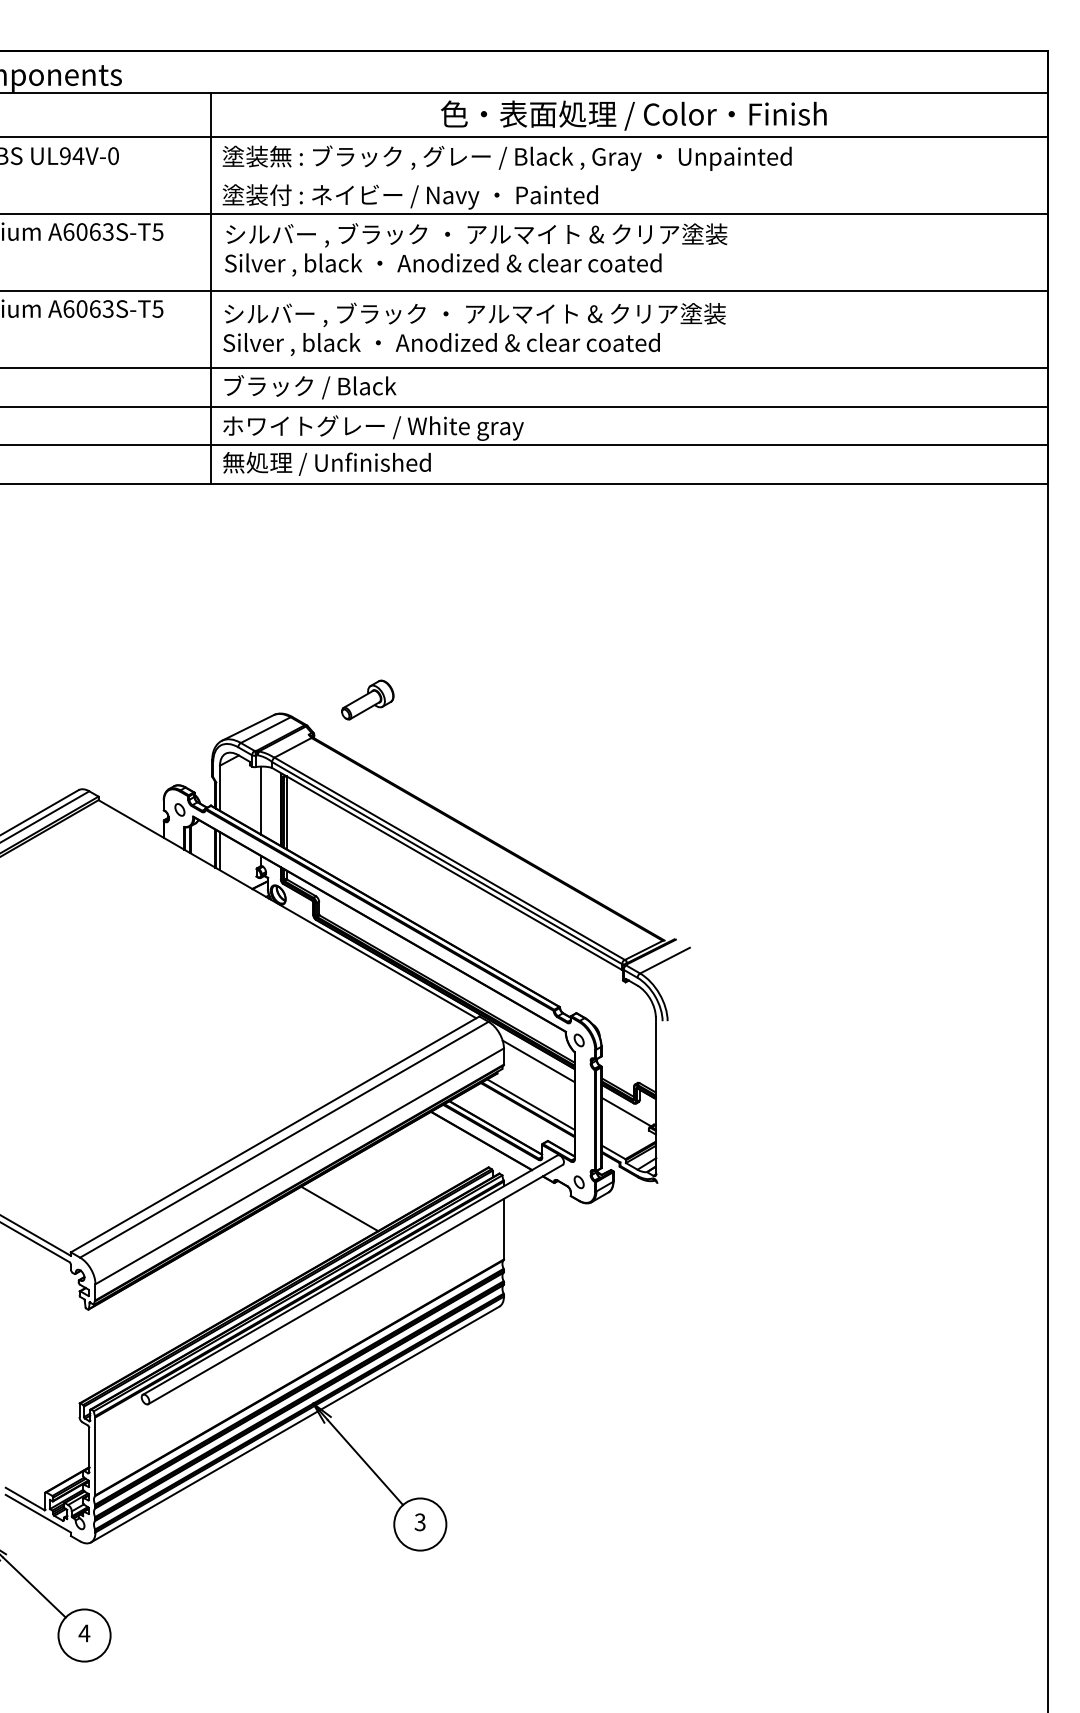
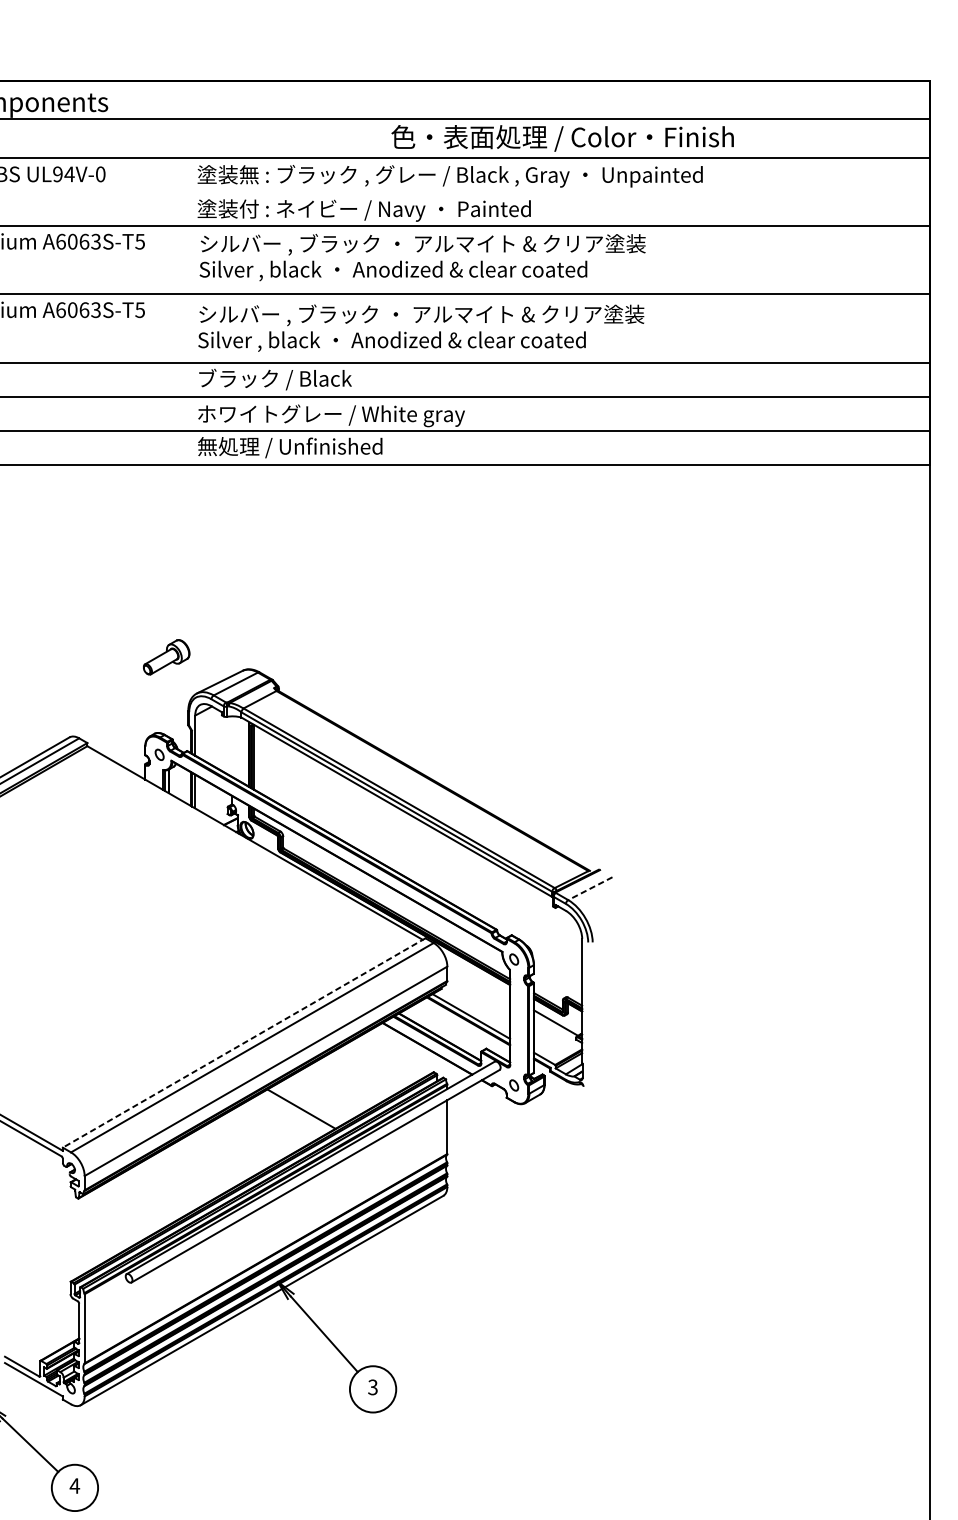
line: (211, 288) -> (187, 291), removed
part: (367, 699) -> (166, 656), moved
line: (261, 800) -> (232, 746), removed
line: (664, 960) -> (589, 888), solid -> dashed
line: (538, 1061) -> (478, 978), removed
line: (275, 1134) -> (244, 1043), solid -> dashed

